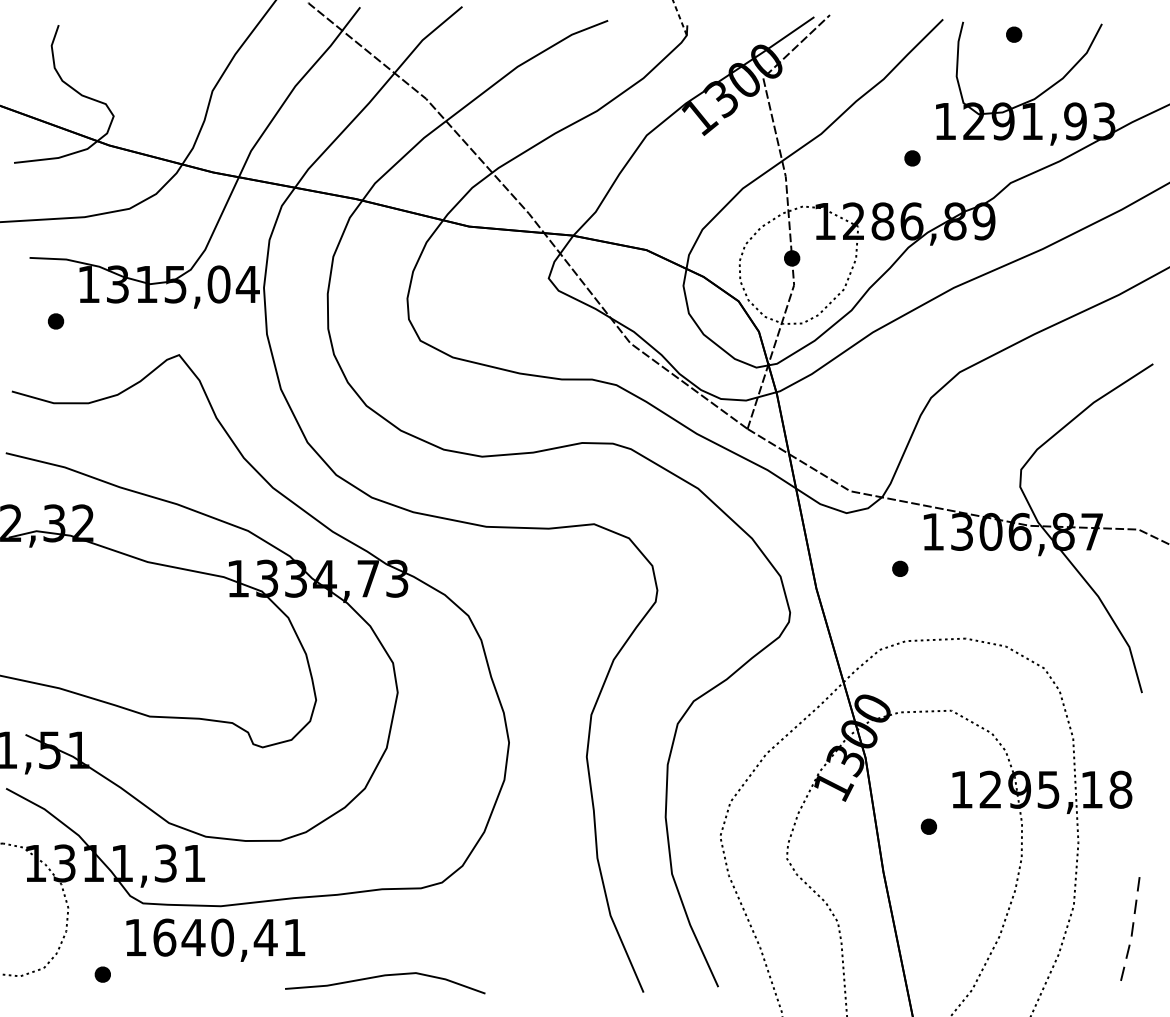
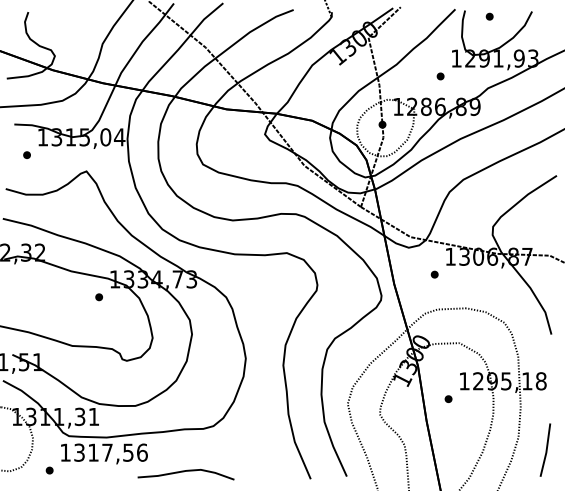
part: (203, 616) -> (98, 297), added
line: (1131, 933) -> (546, 450), dashed -> solid
text: (228, 937) -> (110, 452), 1640,41 -> 1317,56

